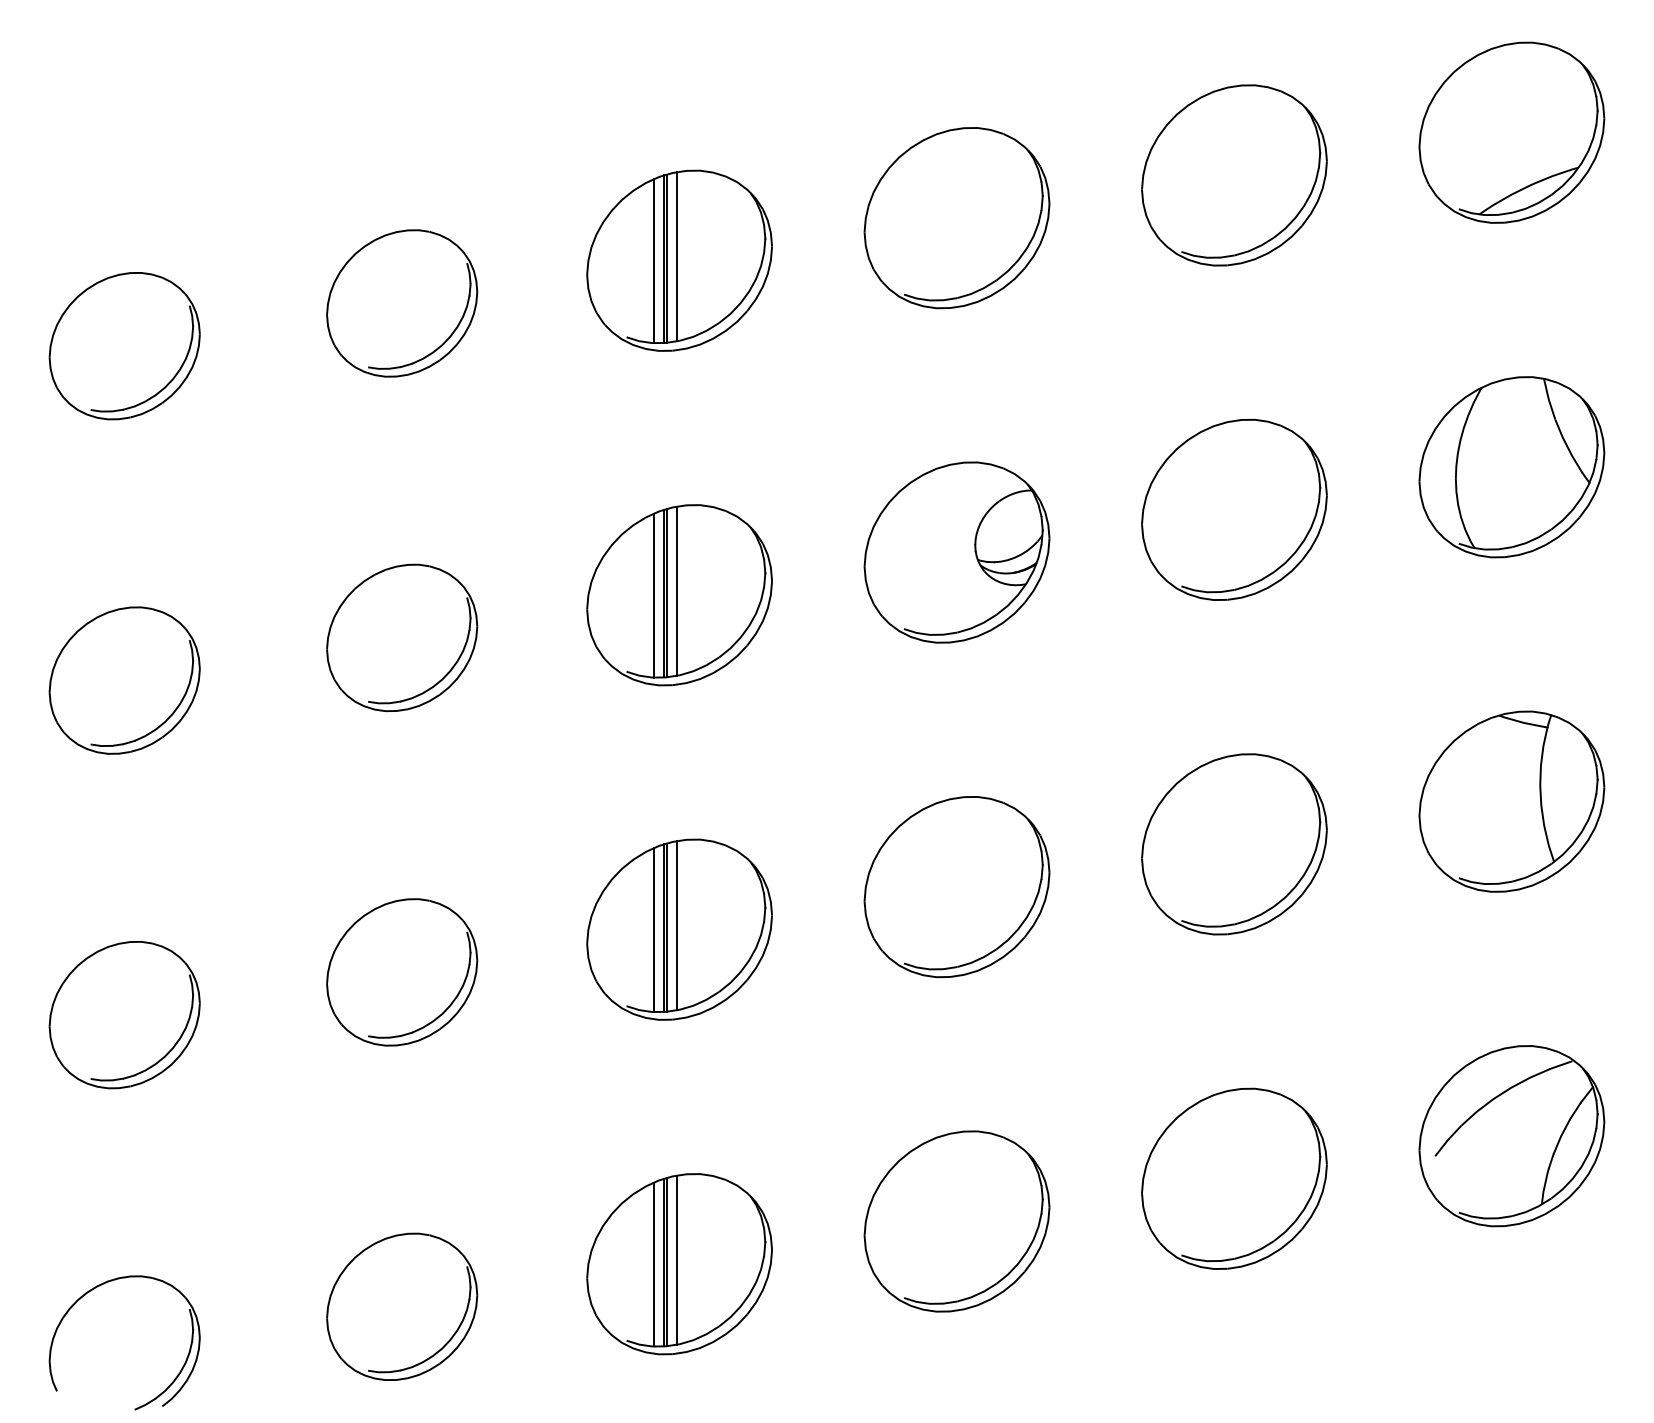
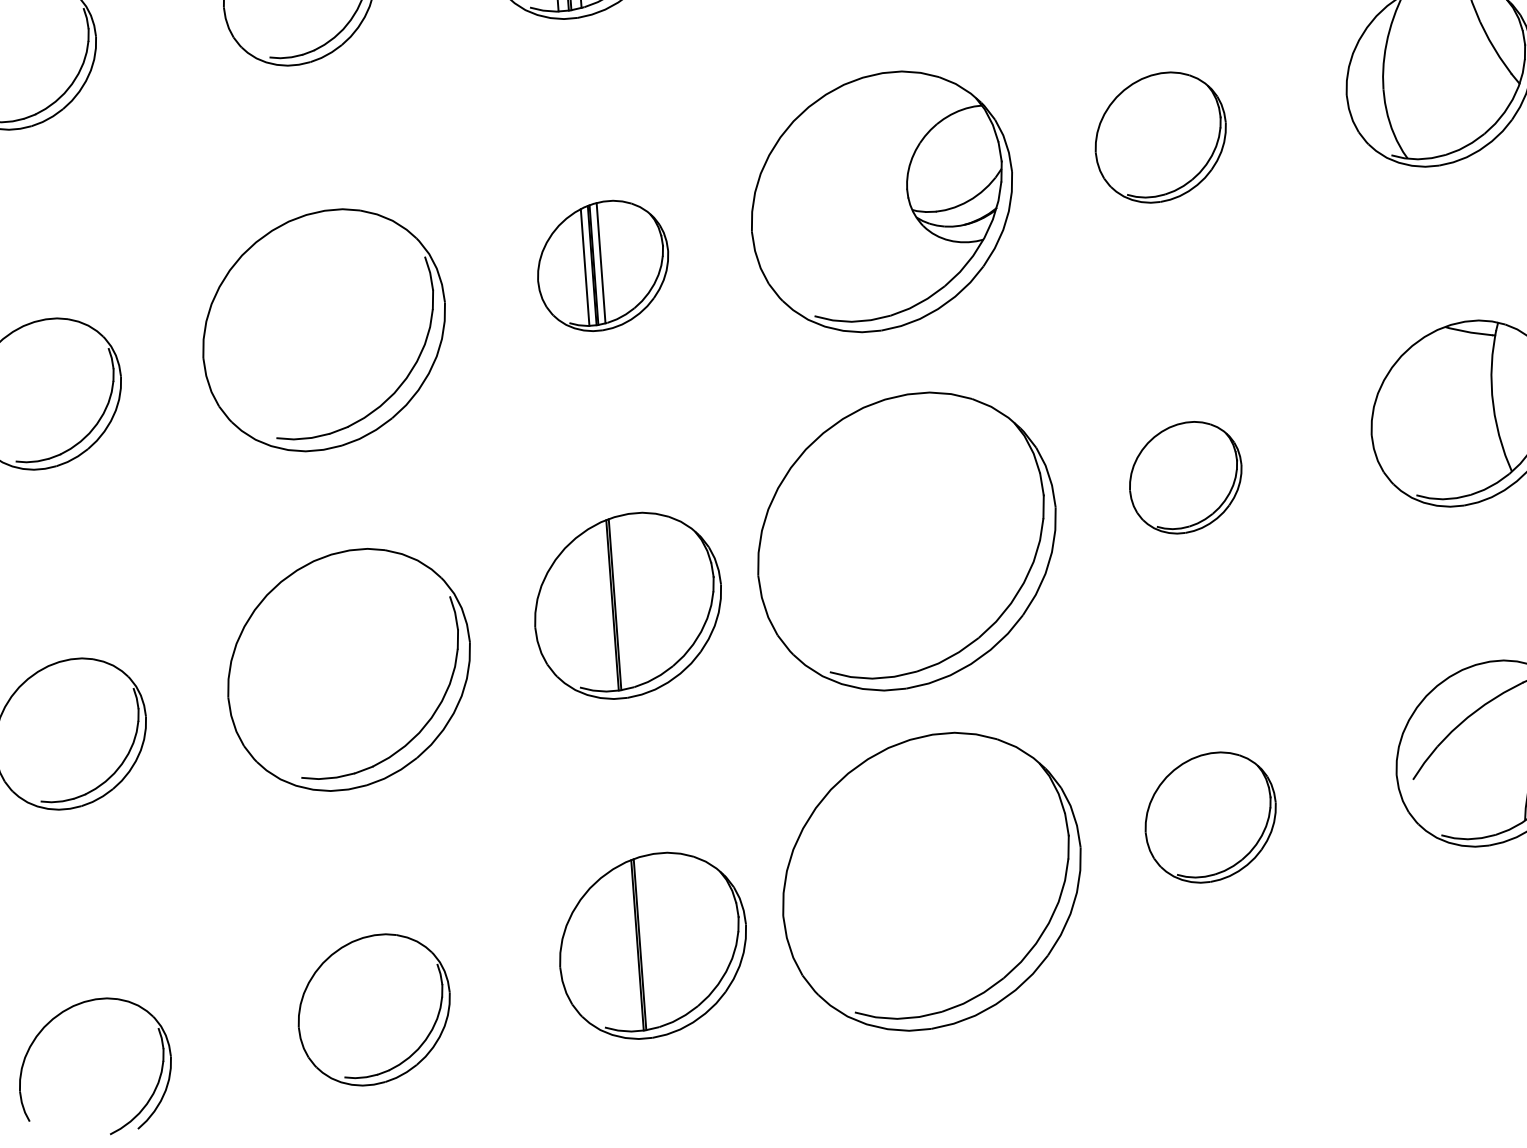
part: (1234, 509) -> (1160, 137), size x0.7
part: (956, 552) -> (881, 201), size x1.4
part: (679, 595) -> (603, 266), size x0.7
part: (402, 637) -> (324, 329), size x1.6
part: (1234, 844) -> (1185, 477), size x0.6
part: (956, 887) -> (906, 542), size x1.6
line: (677, 925) -> (625, 601), removed
line: (654, 930) -> (602, 608), removed
part: (402, 972) -> (349, 670), size x1.6
part: (1234, 1178) -> (1210, 817), size x0.7
part: (956, 1221) -> (931, 881), size x1.6
line: (677, 1259) -> (650, 941), removed
line: (654, 1264) -> (627, 948), removed

